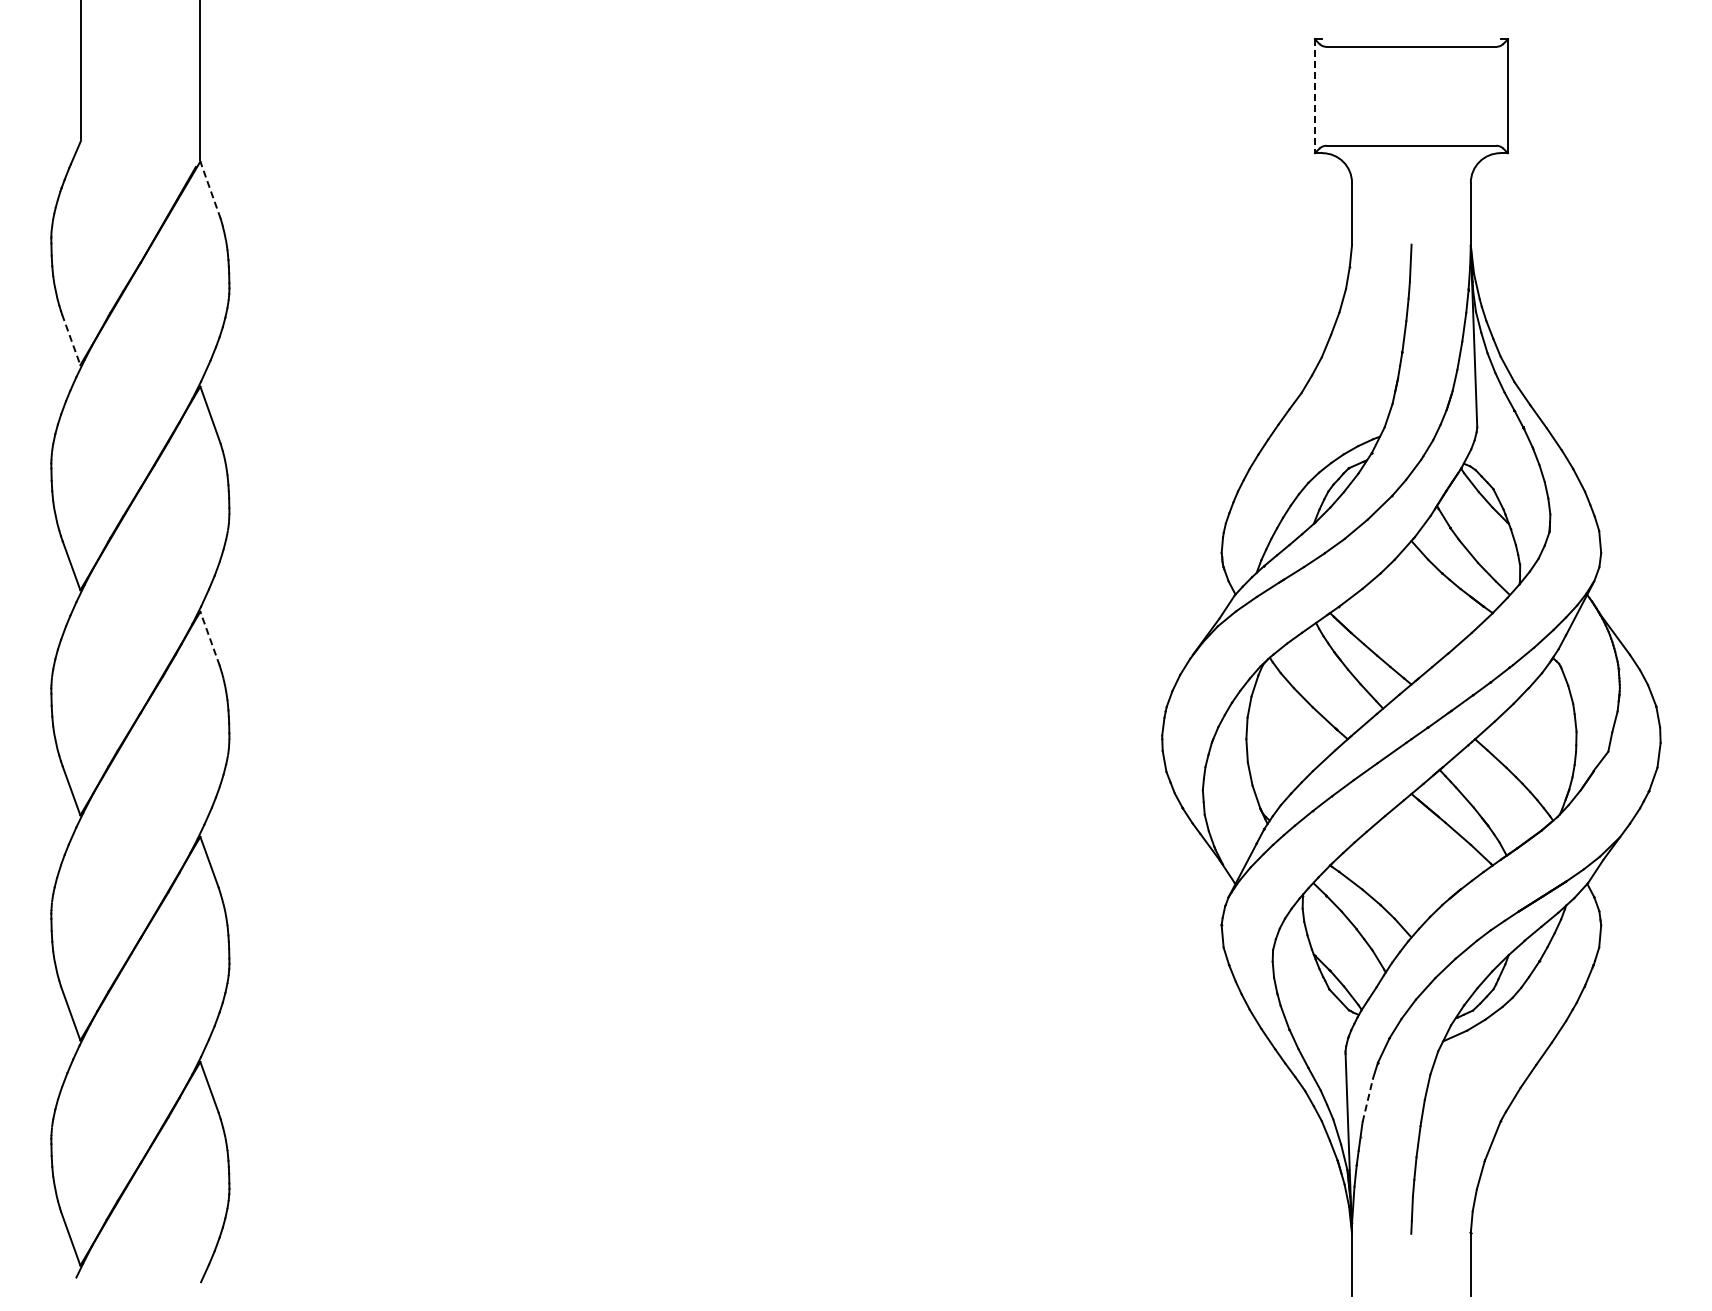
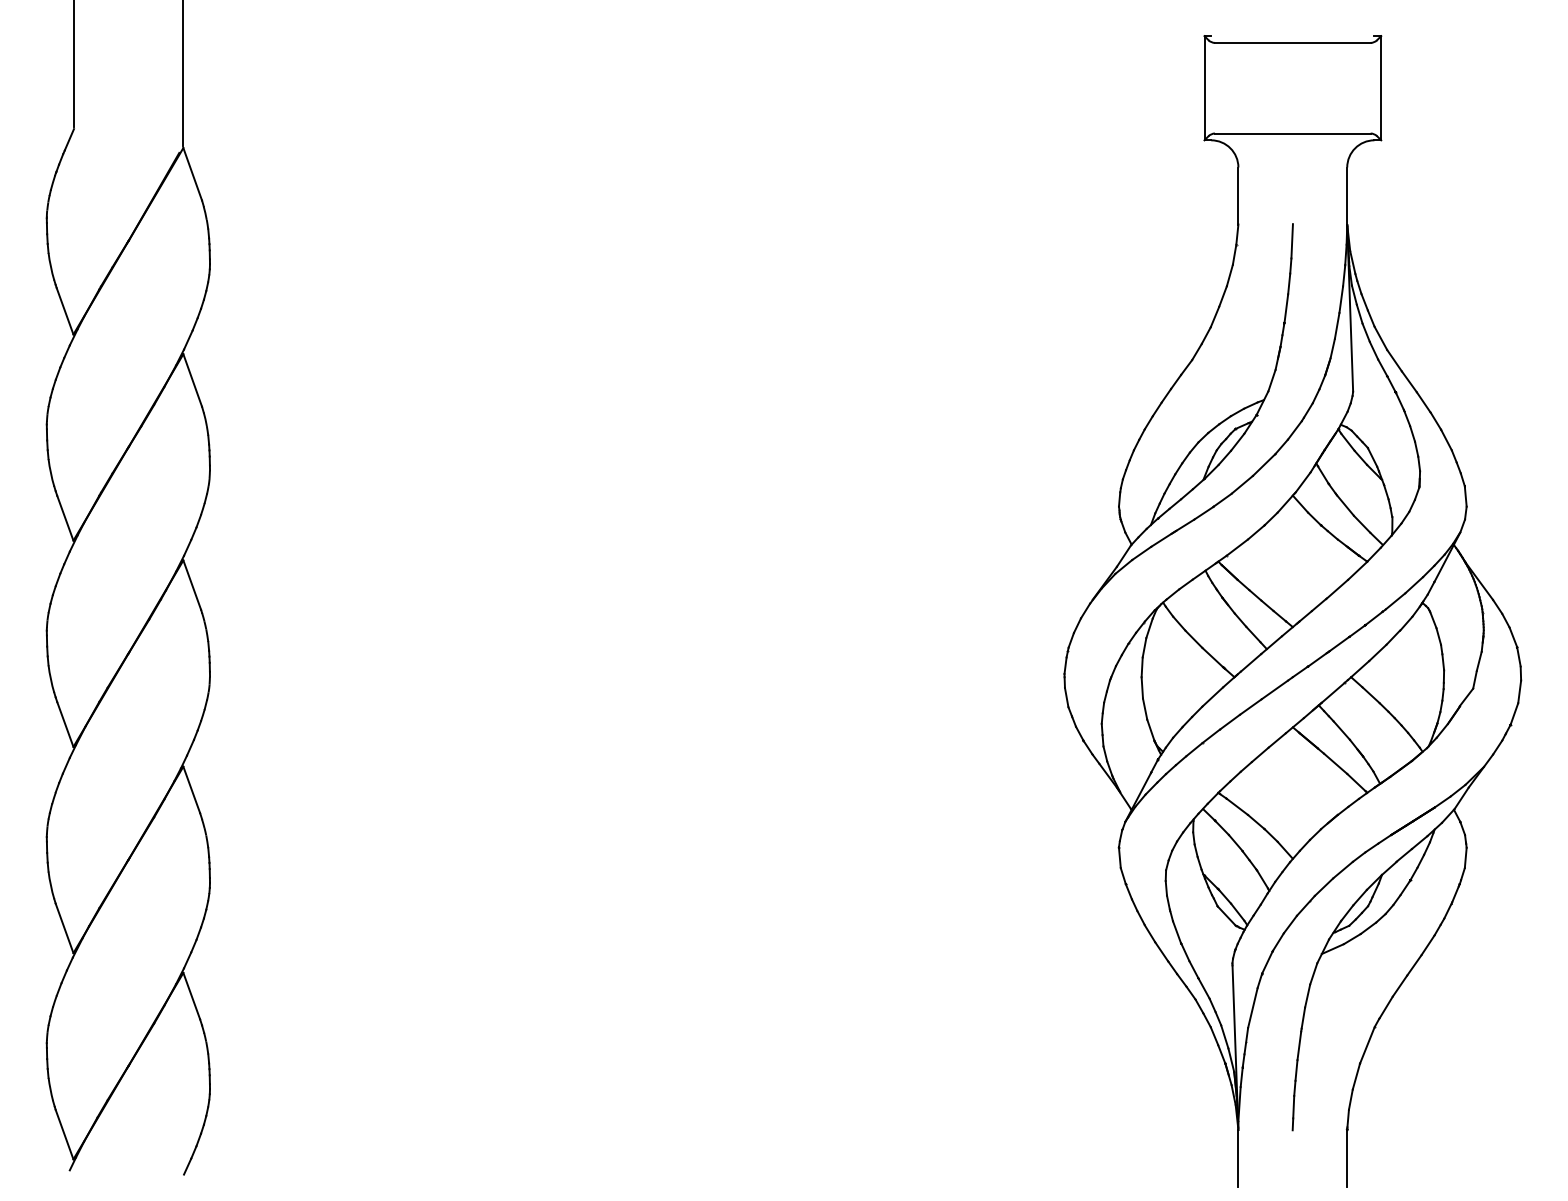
line: (1315, 96) -> (1204, 88), dashed -> solid
line: (210, 189) -> (192, 173), dashed -> solid
line: (71, 339) -> (65, 311), dashed -> solid
line: (210, 638) -> (192, 584), dashed -> solid
line: (1367, 1099) -> (1252, 1007), dashed -> solid

